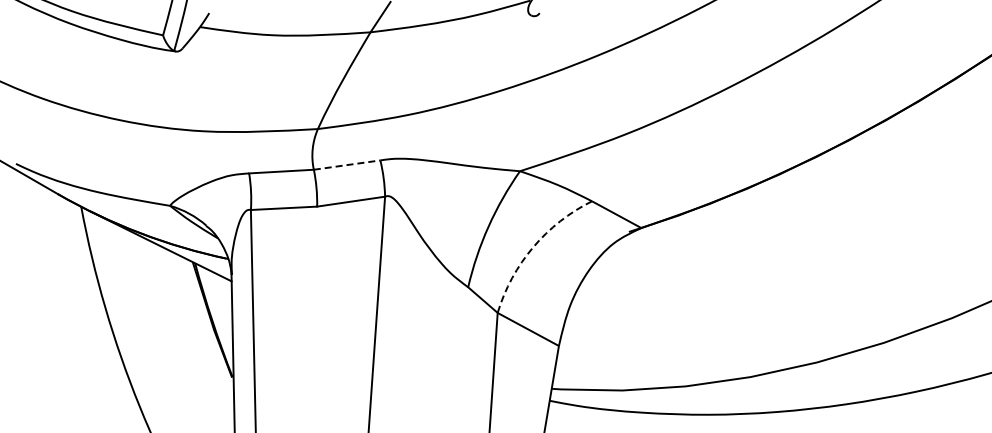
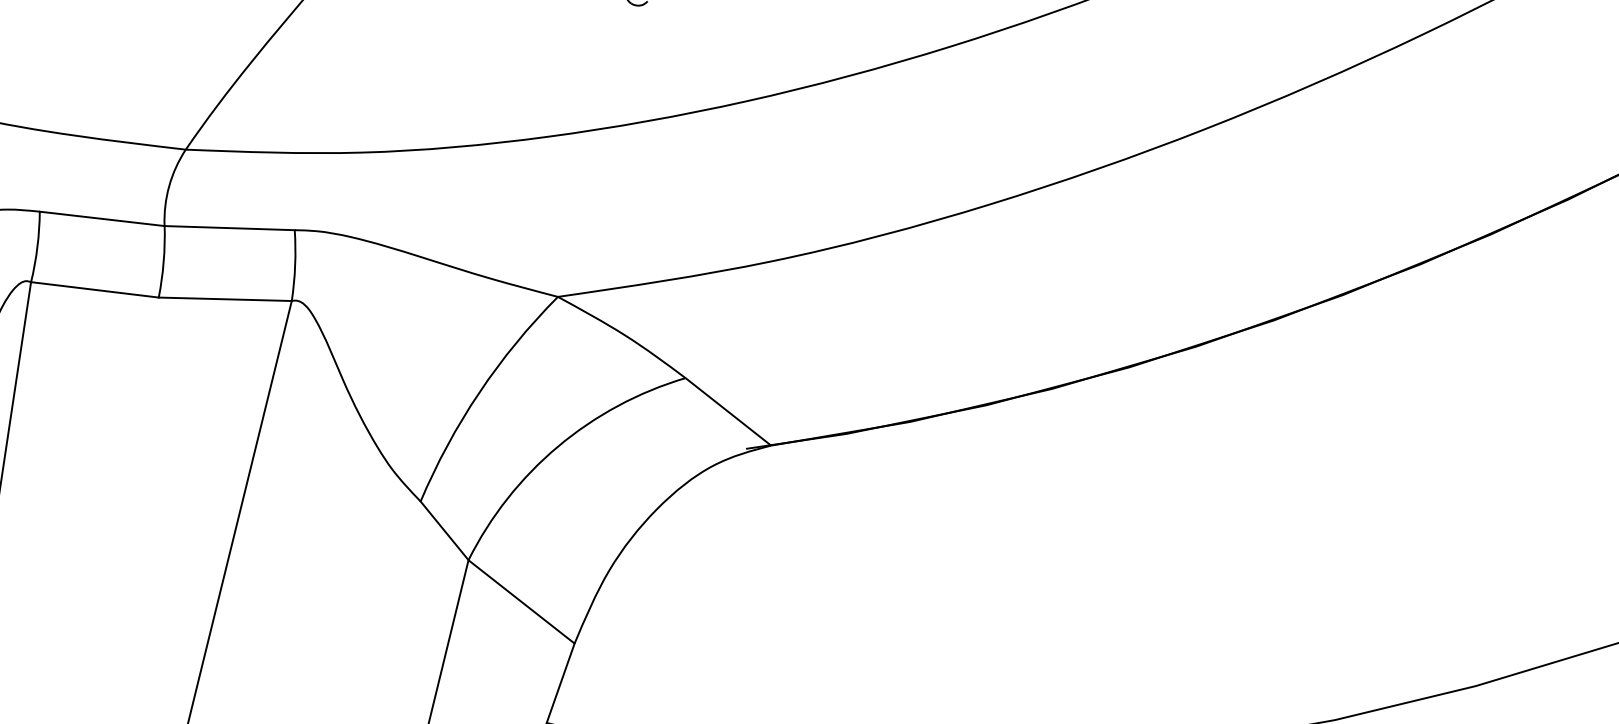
line: (347, 165) -> (230, 229), dashed -> solid
arc: (533, 247) -> (558, 447), dashed -> solid

